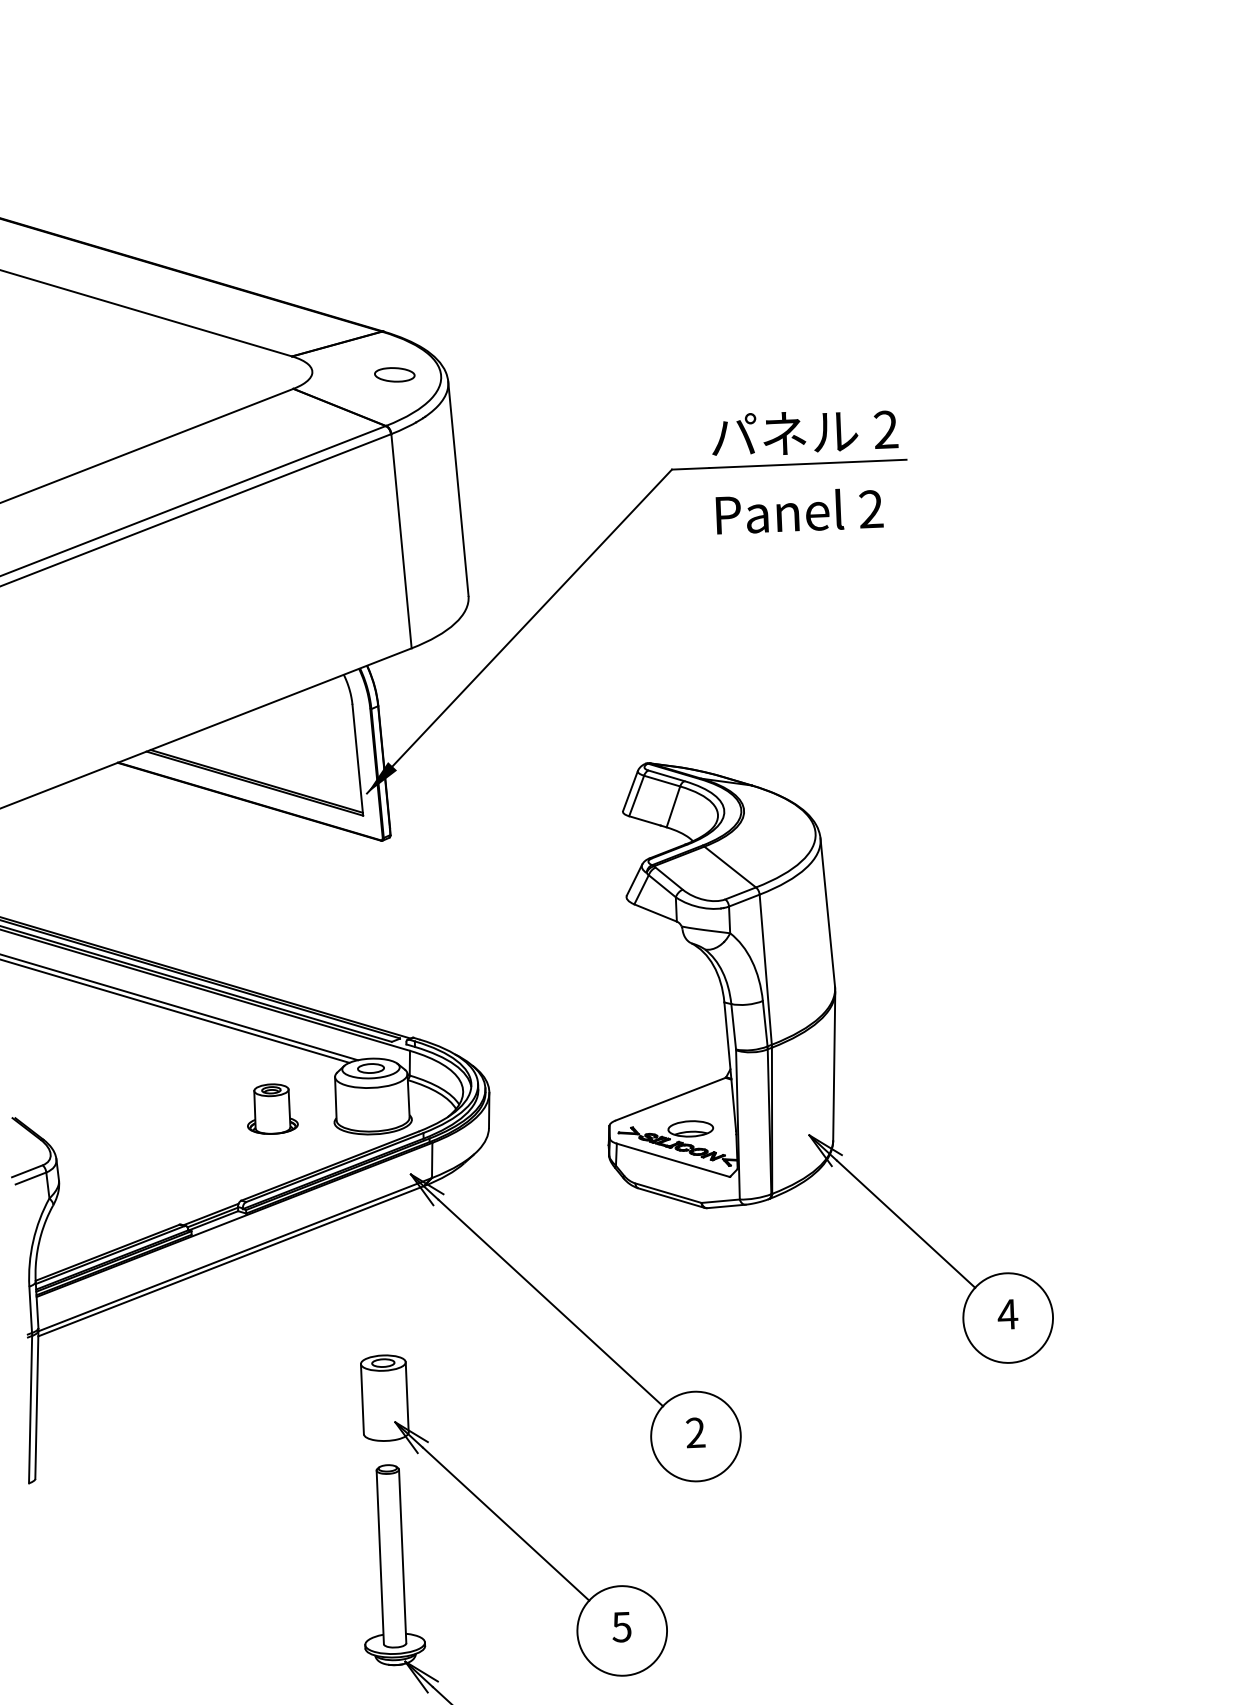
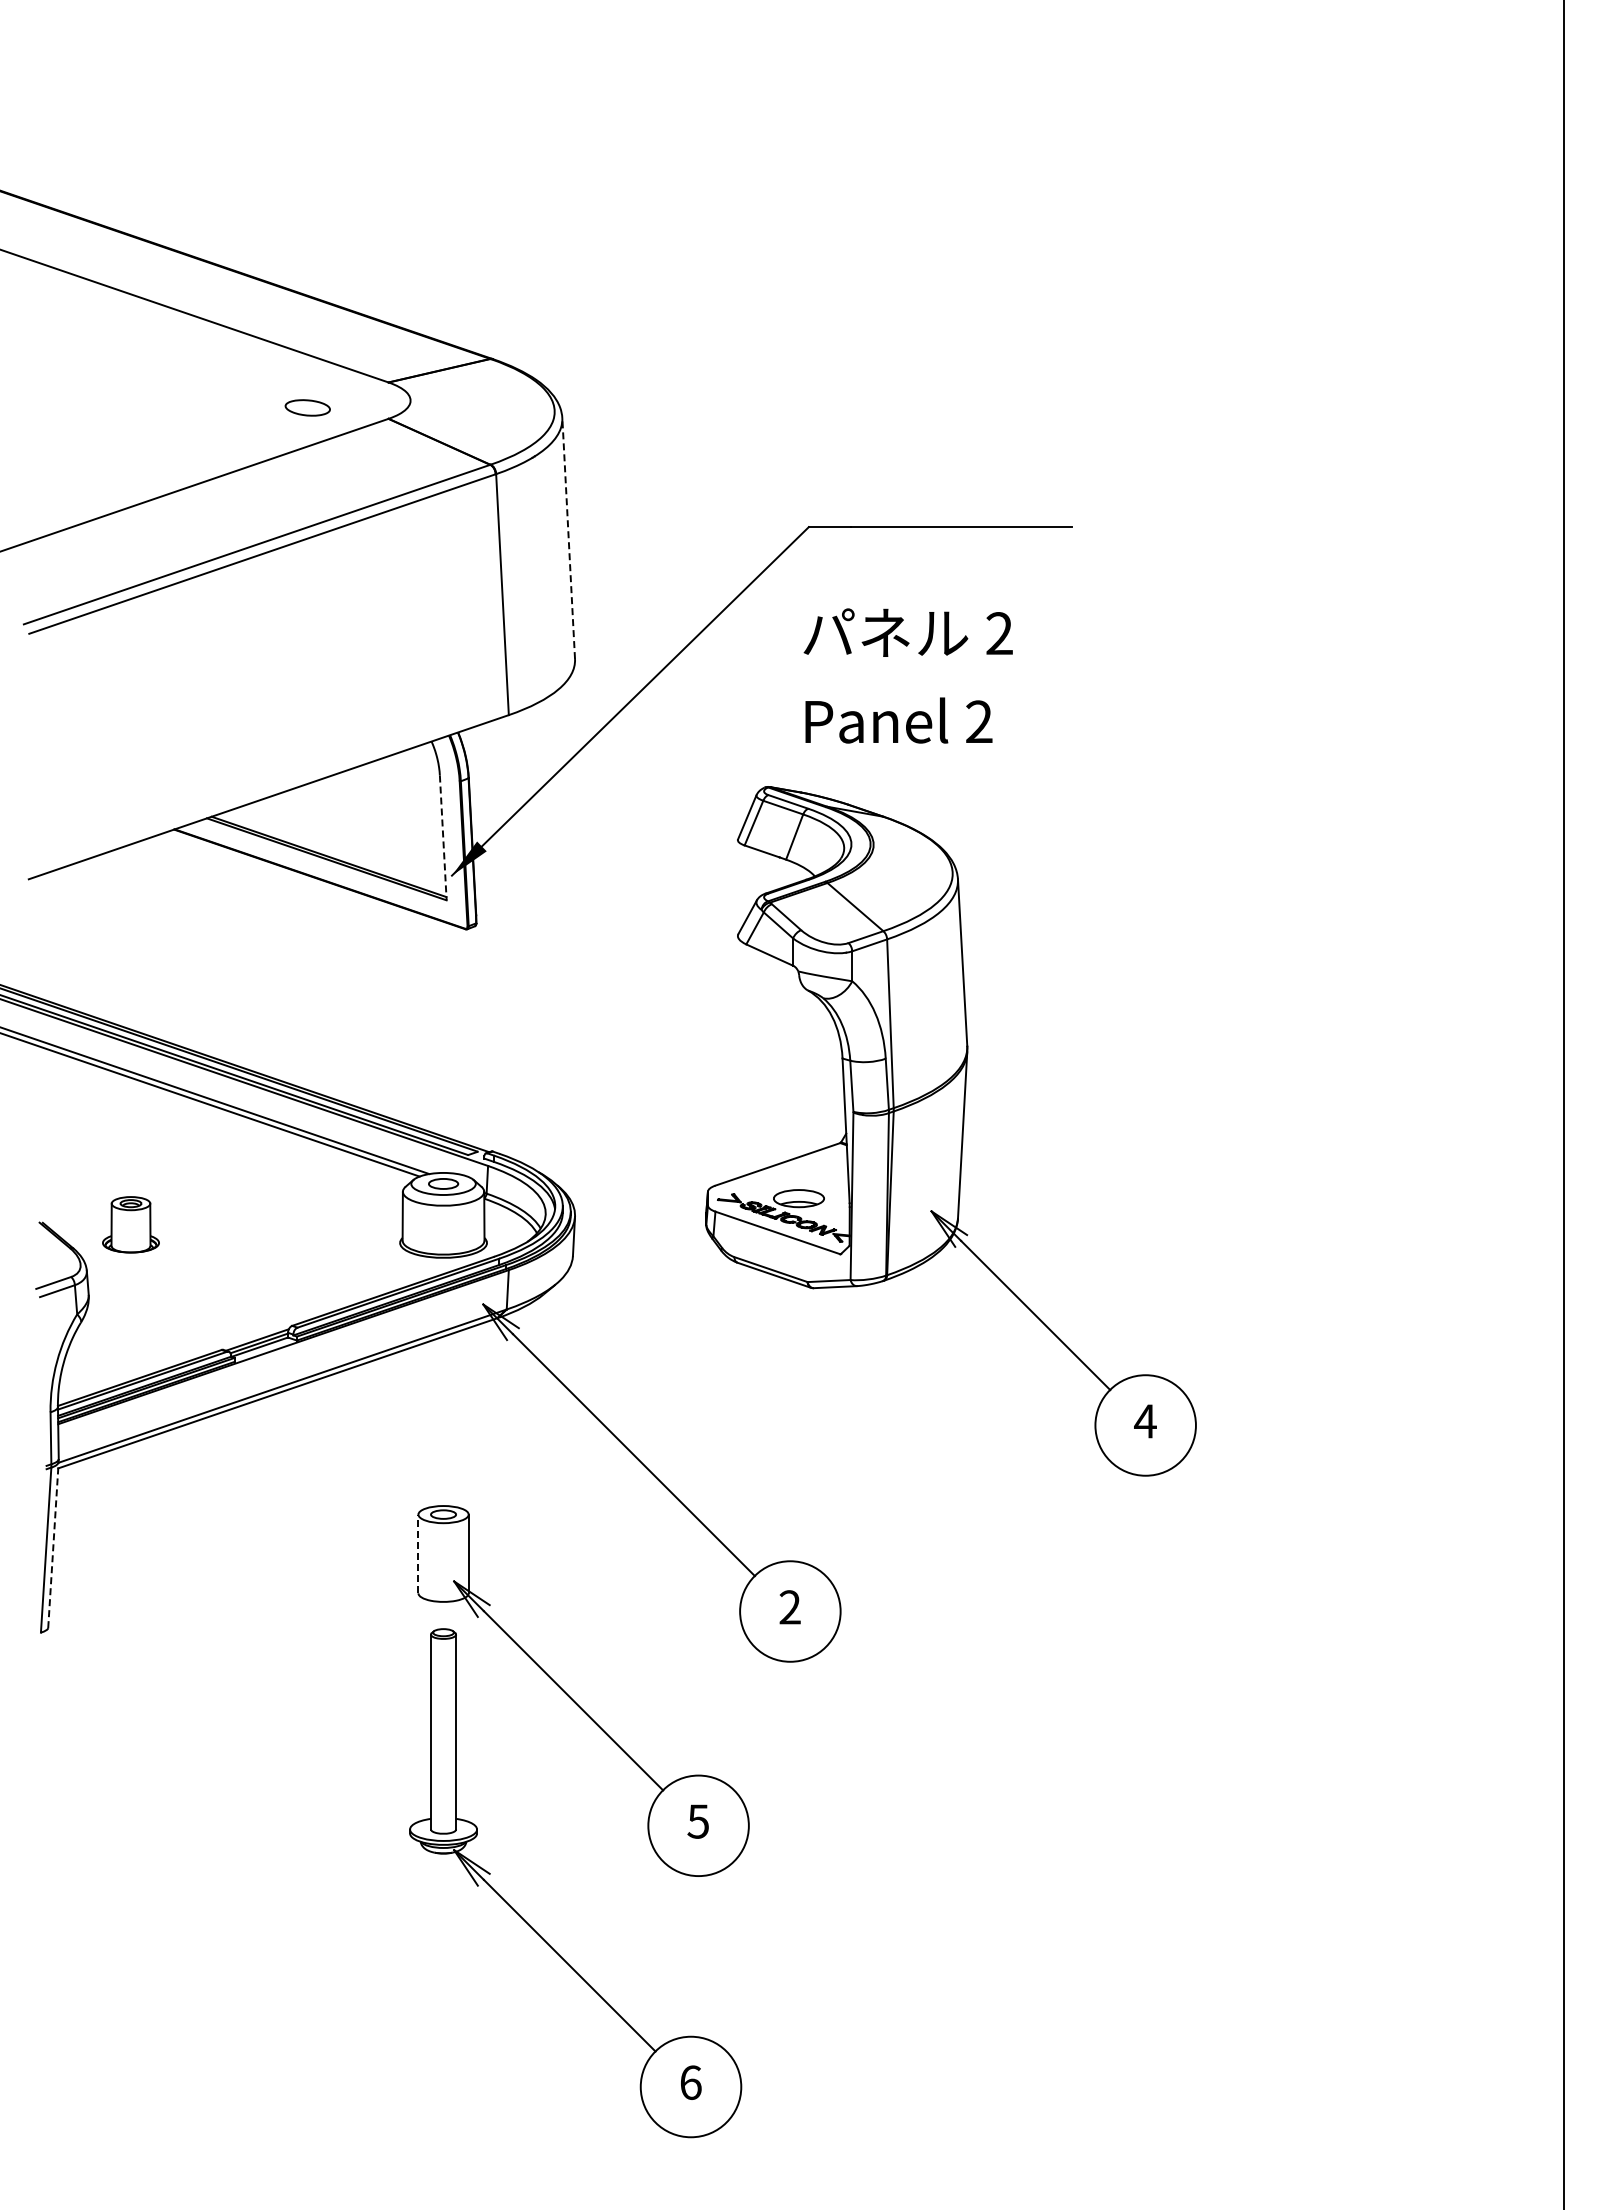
part: (394, 374) -> (307, 407), moved
text: (805, 470) -> (907, 675), moved
line: (458, 488) -> (568, 538), solid -> dashed
line: (358, 760) -> (443, 838), solid -> dashed
part: (823, 1063) -> (950, 1131), moved
part: (271, 1108) -> (130, 1224), moved
line: (362, 1398) -> (418, 1553), solid -> dashed
line: (36, 1404) -> (53, 1544), solid -> dashed

